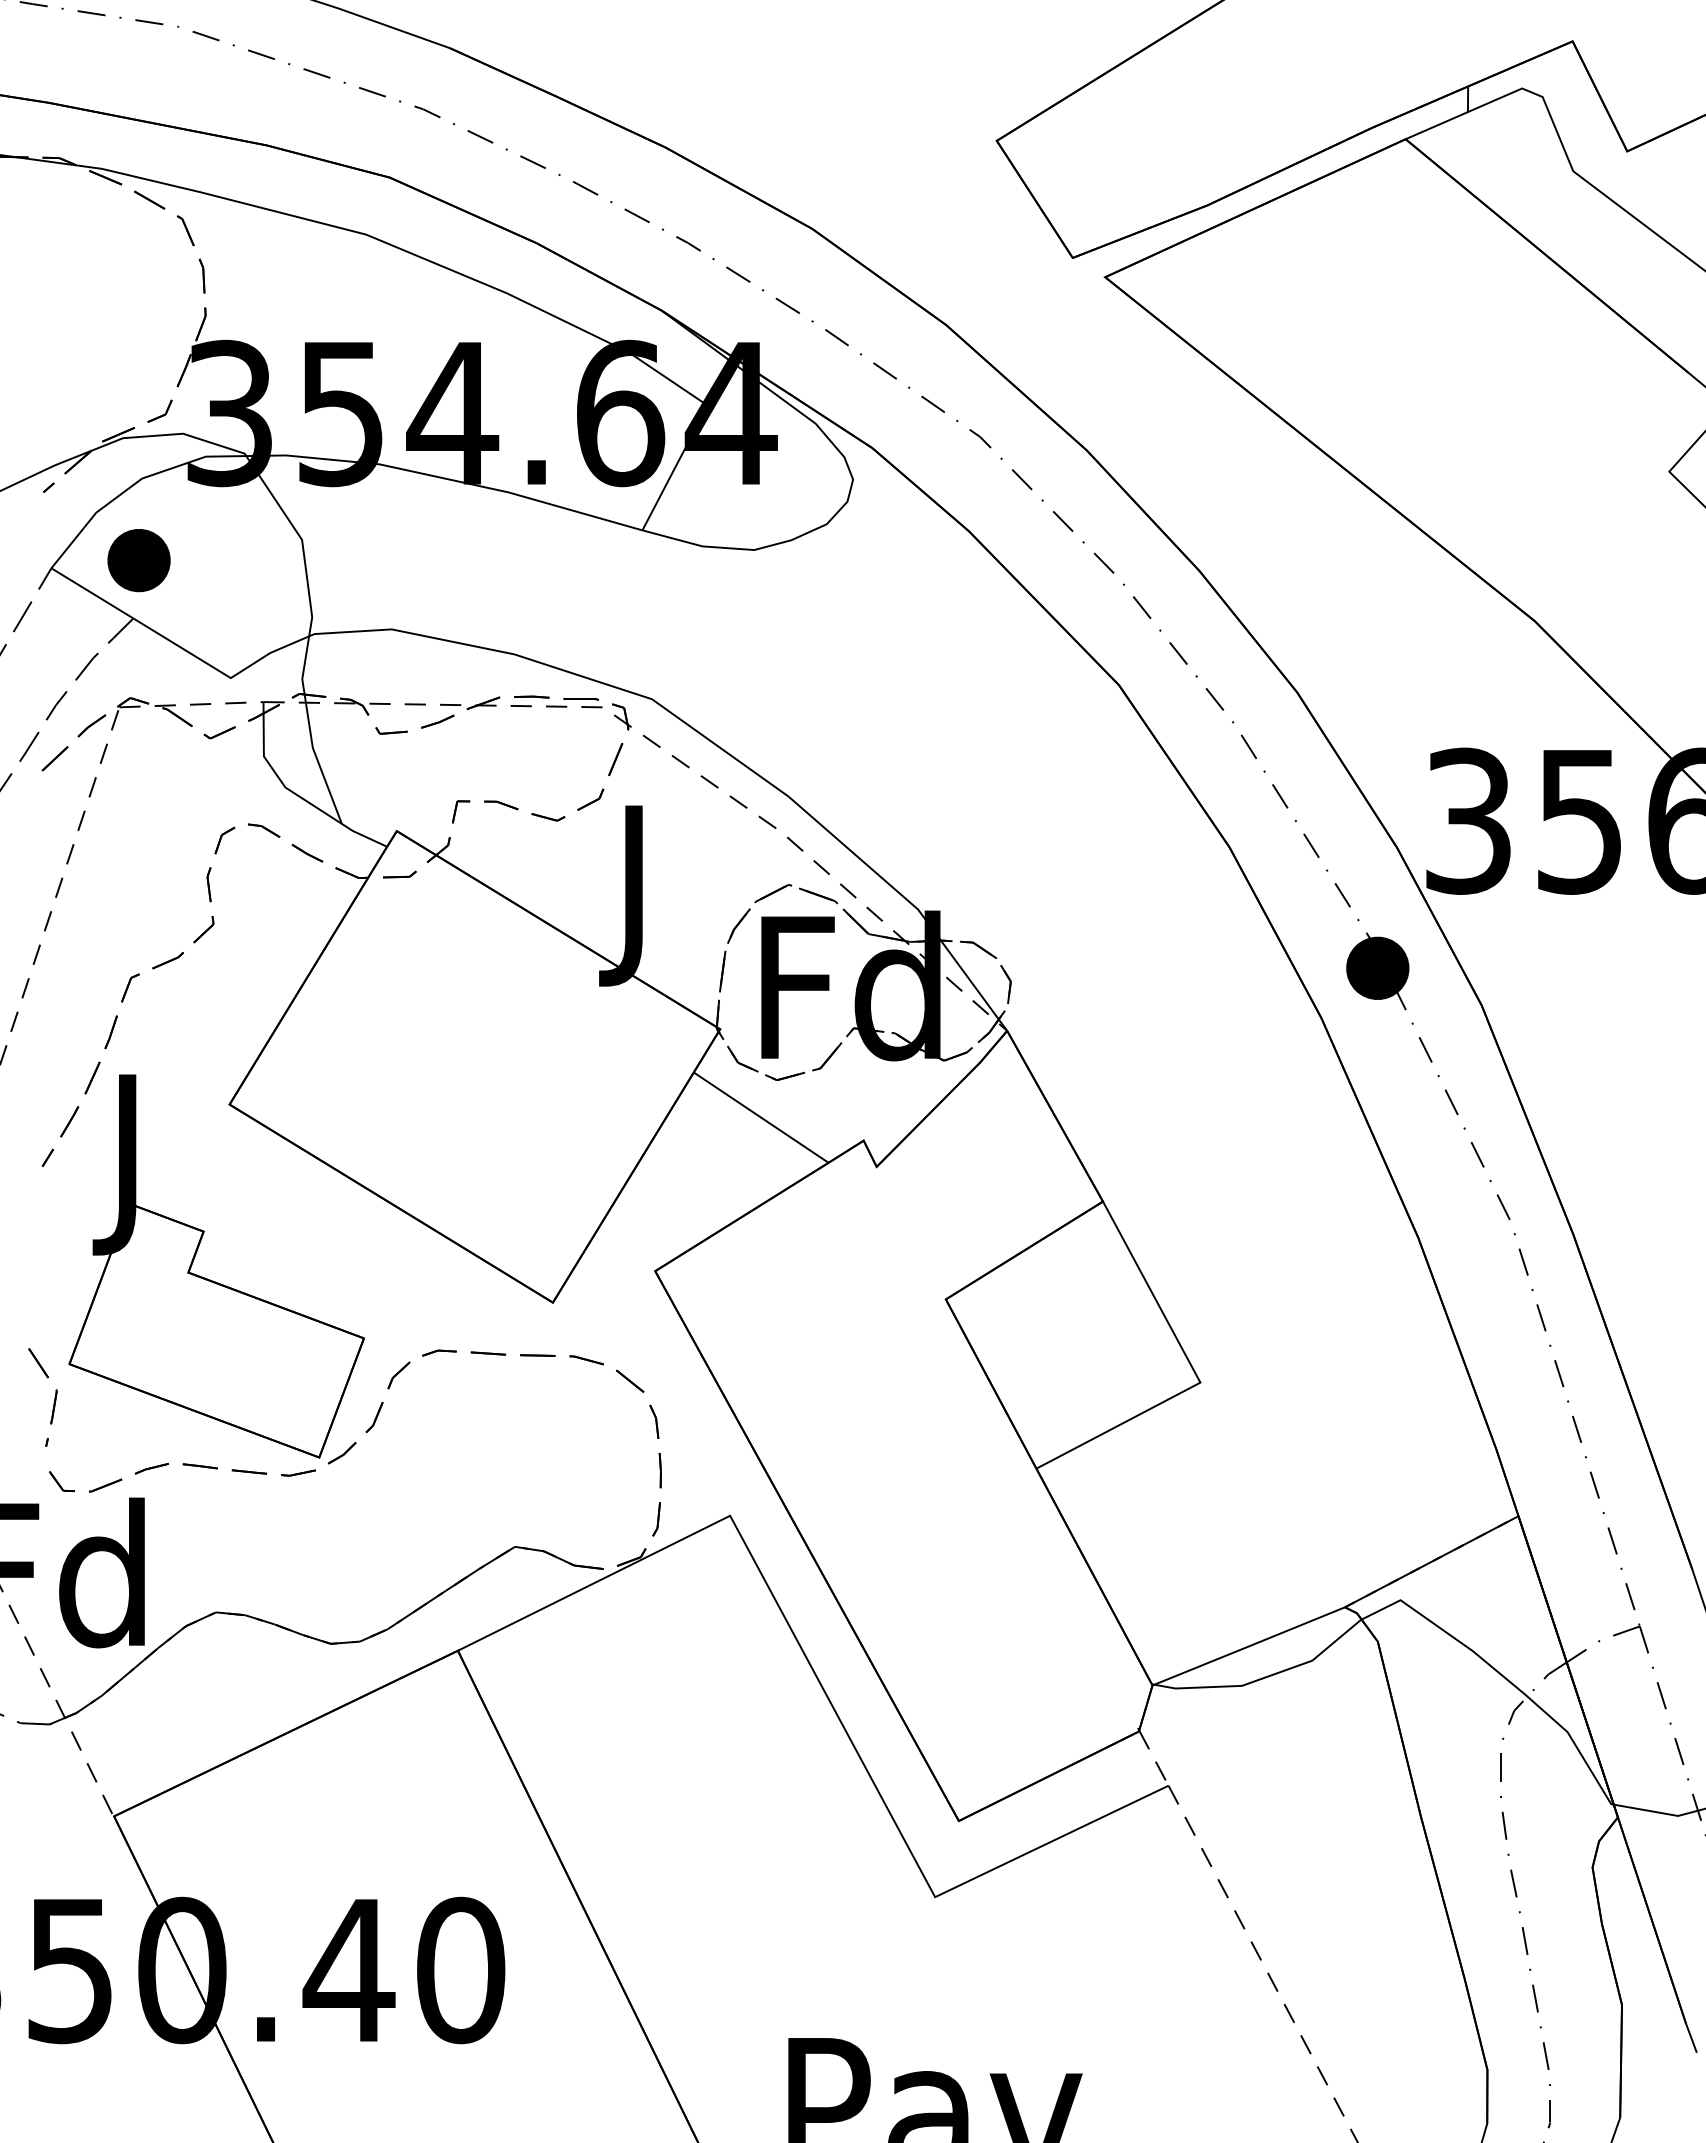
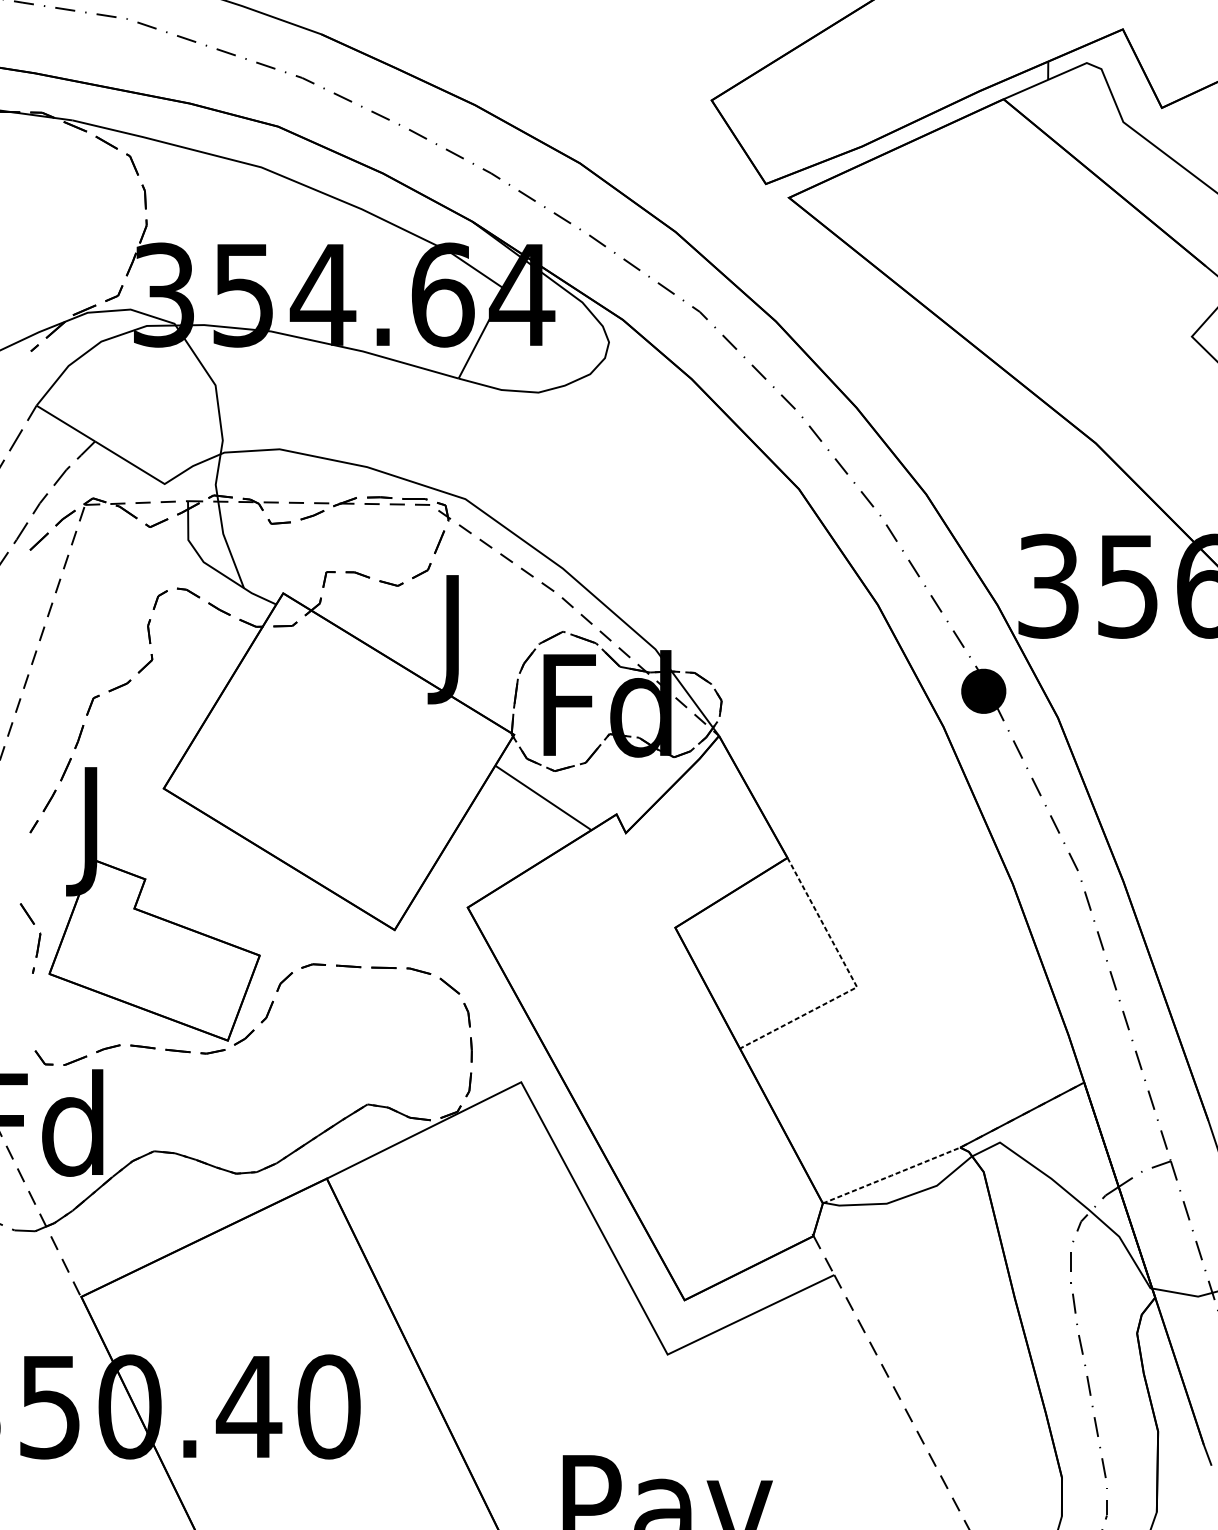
part: (138, 560) -> (98, 400), removed
line: (1196, 1374) -> (854, 981), solid -> dashed
part: (54, 1397) -> (38, 938), moved
line: (1248, 1646) -> (891, 1175), solid -> dashed

